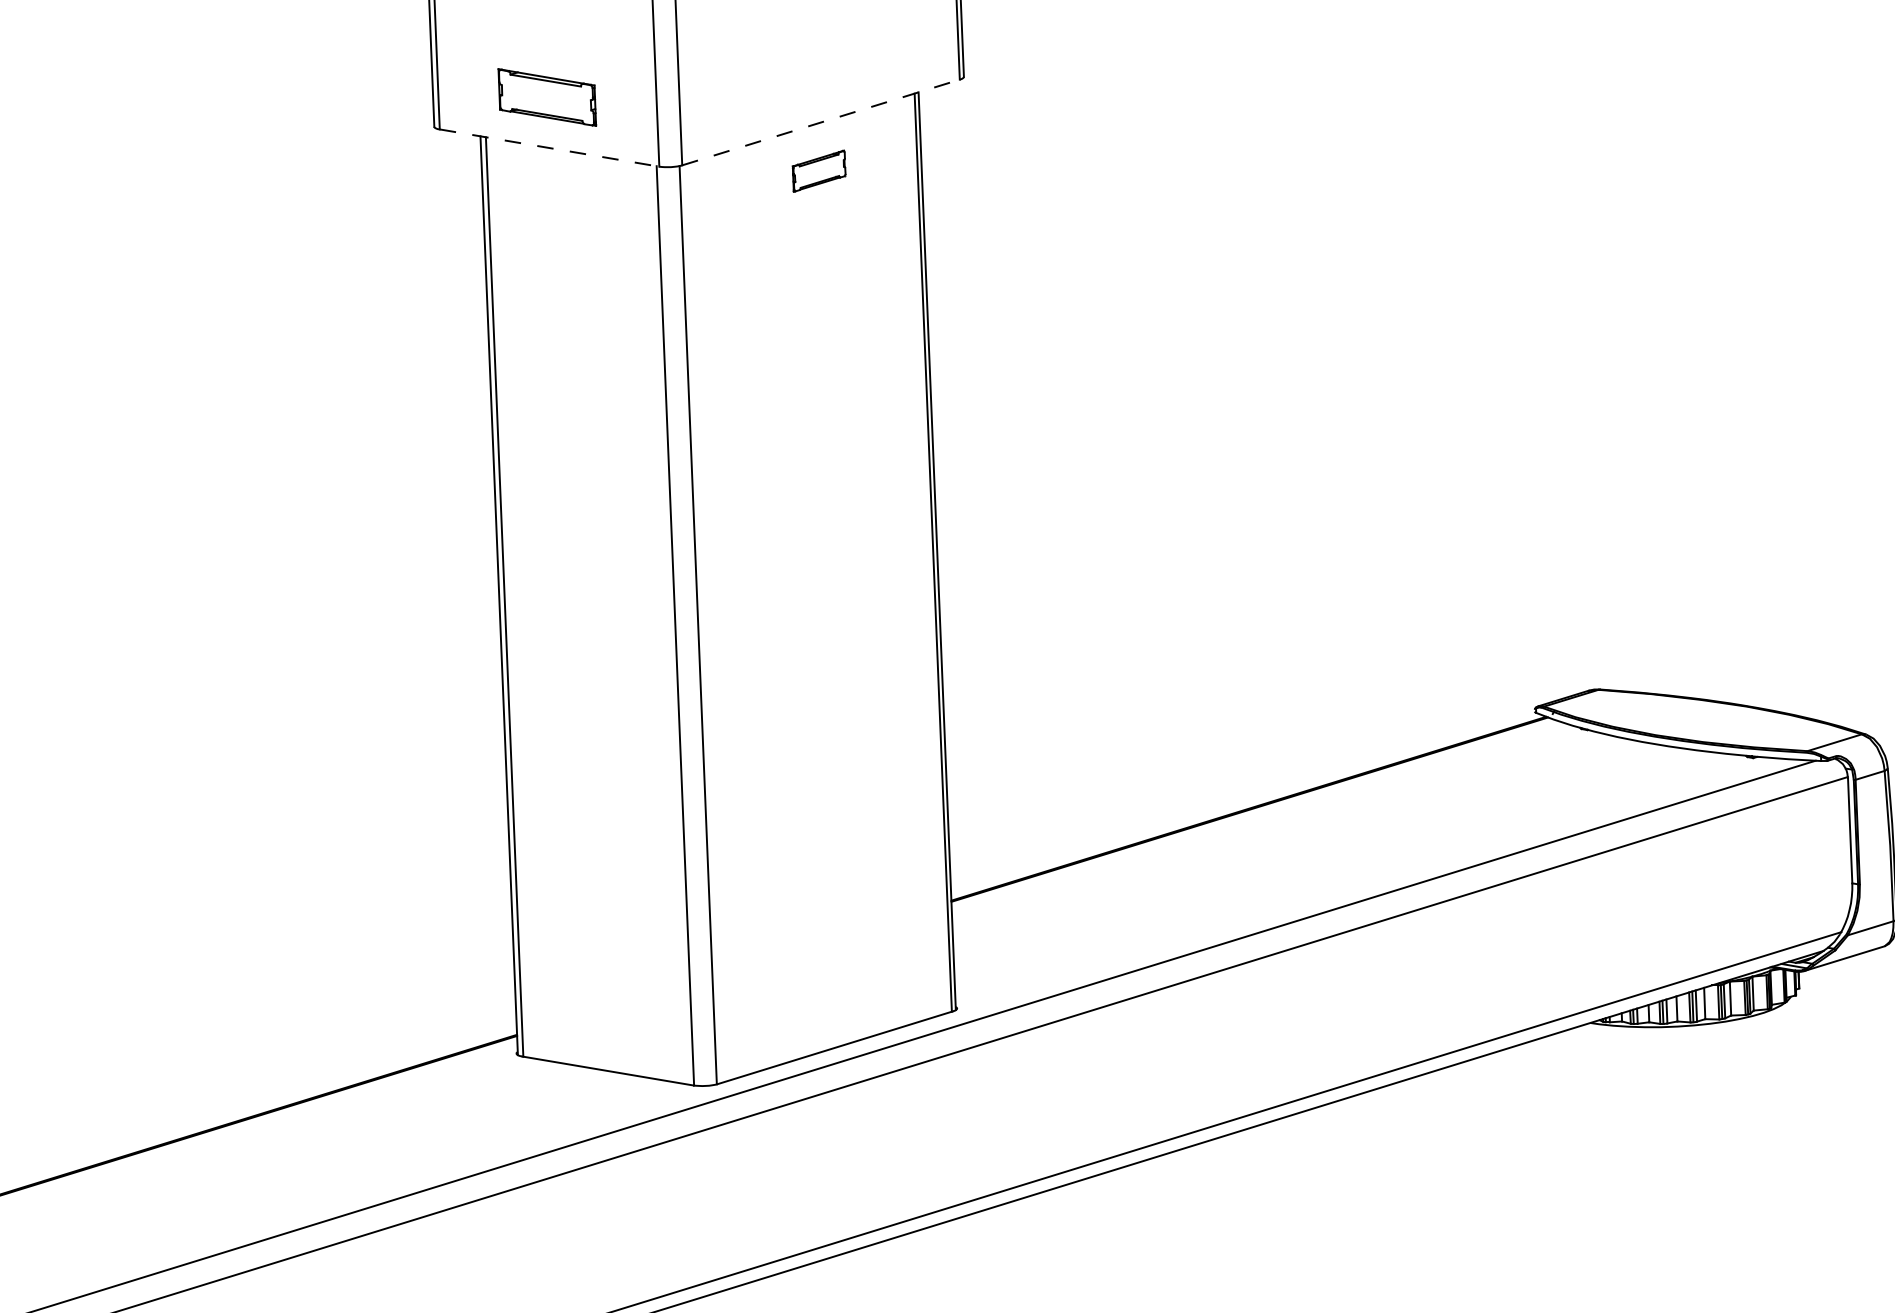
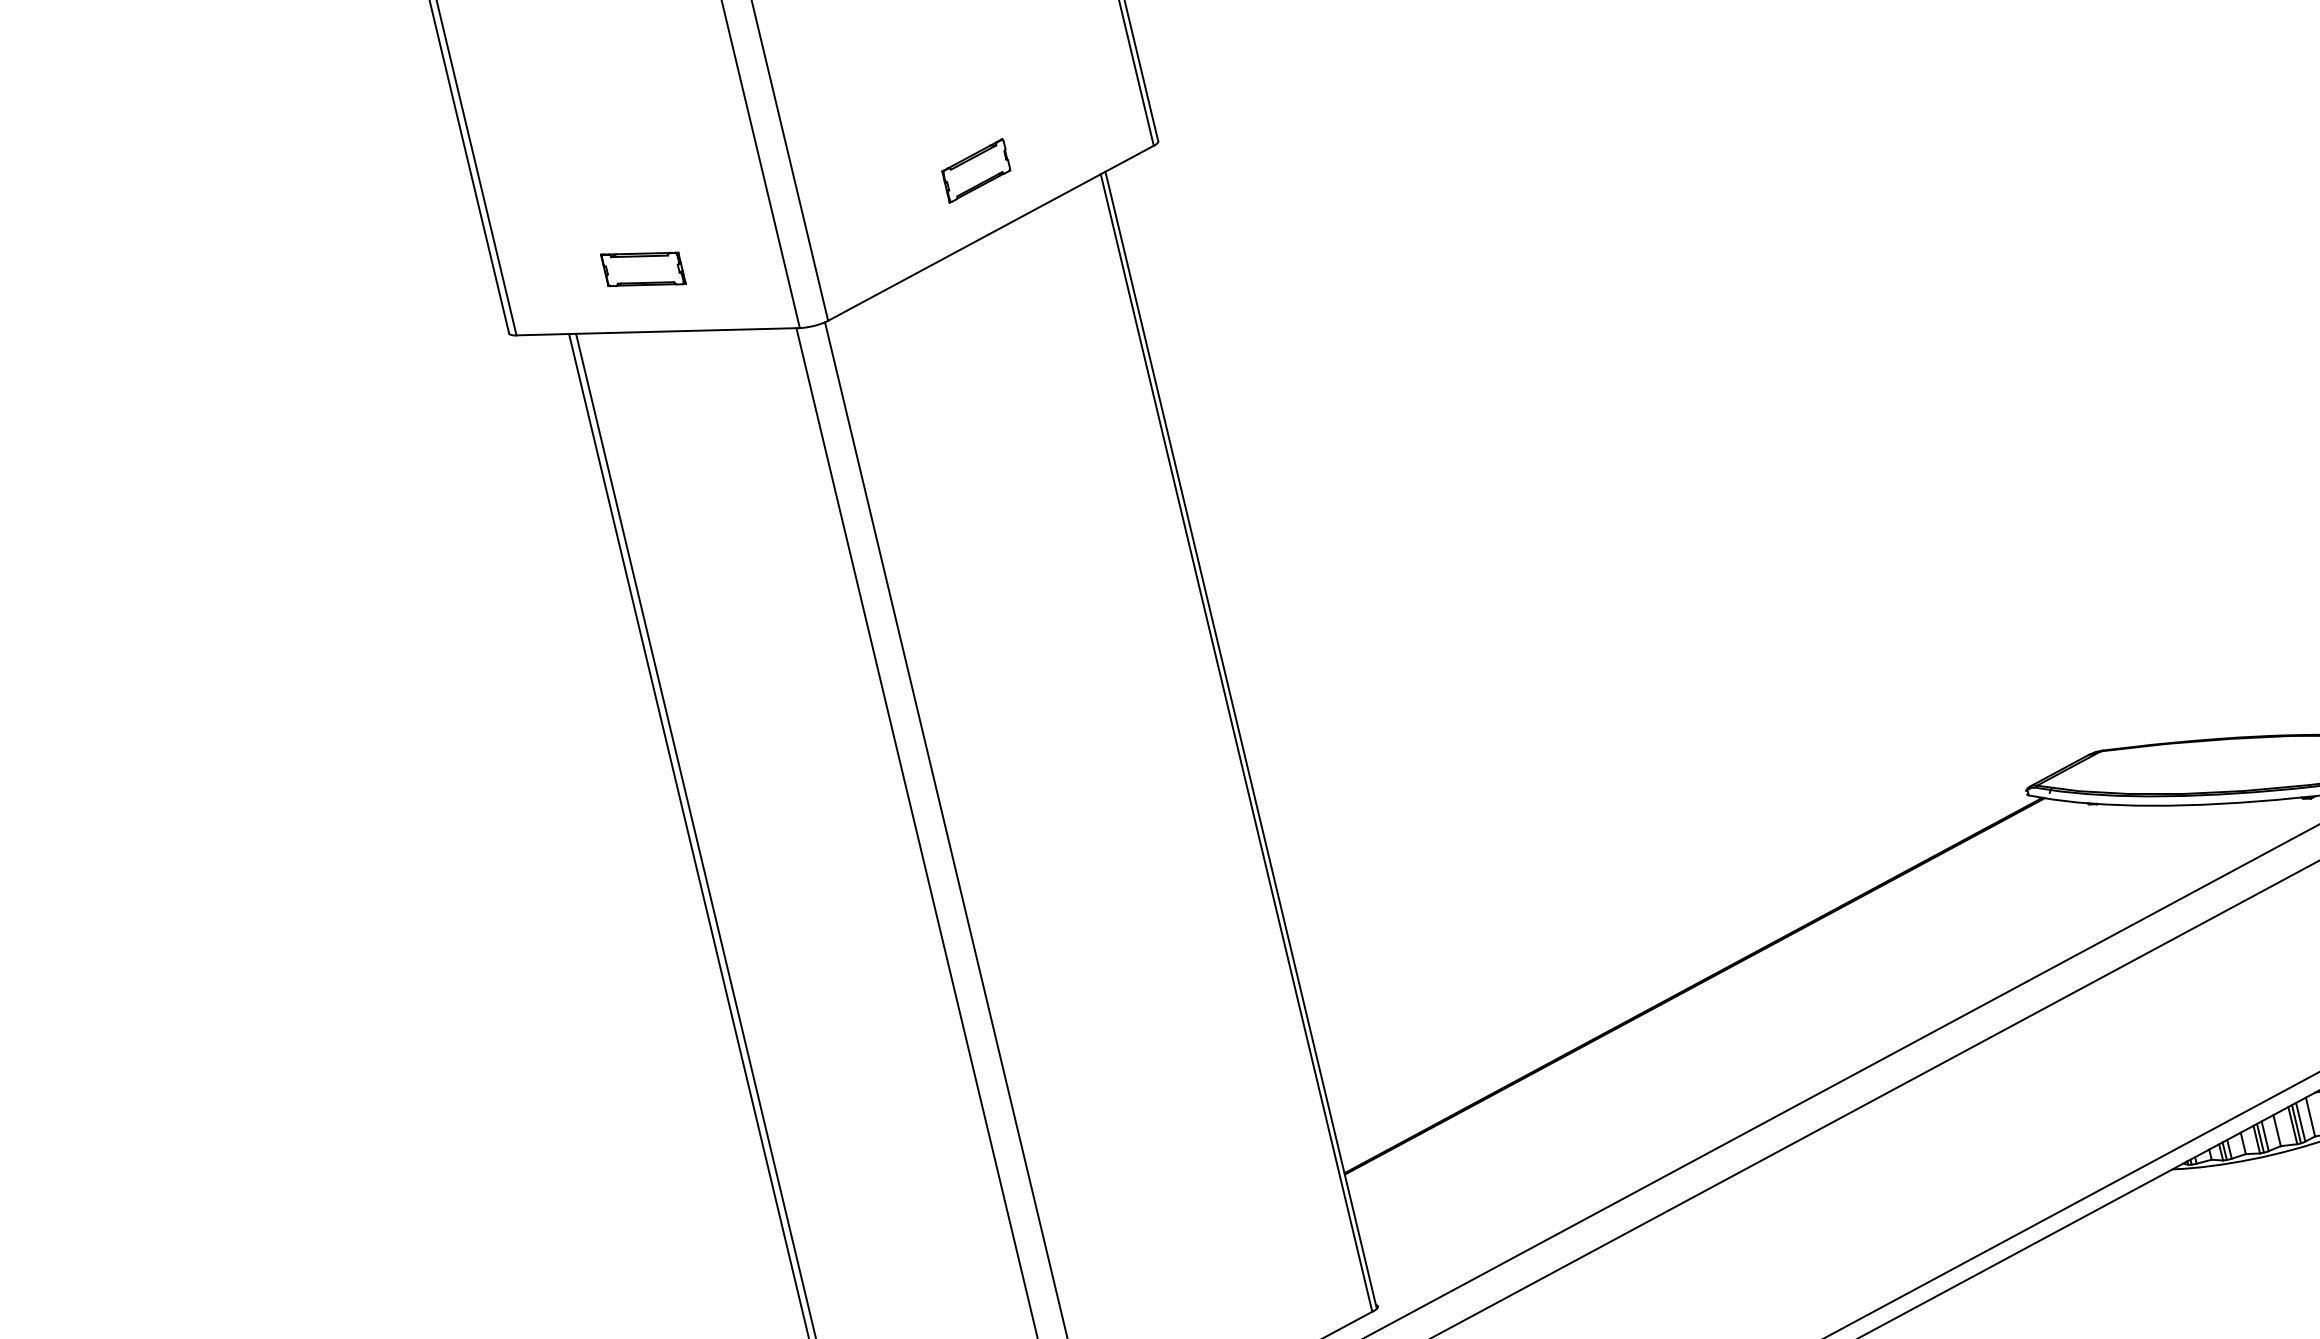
part: (547, 97) -> (643, 269), size x0.62
line: (821, 122) -> (991, 233), dashed -> solid
line: (550, 148) -> (659, 332), dashed -> solid
part: (818, 170) -> (975, 170), moved

